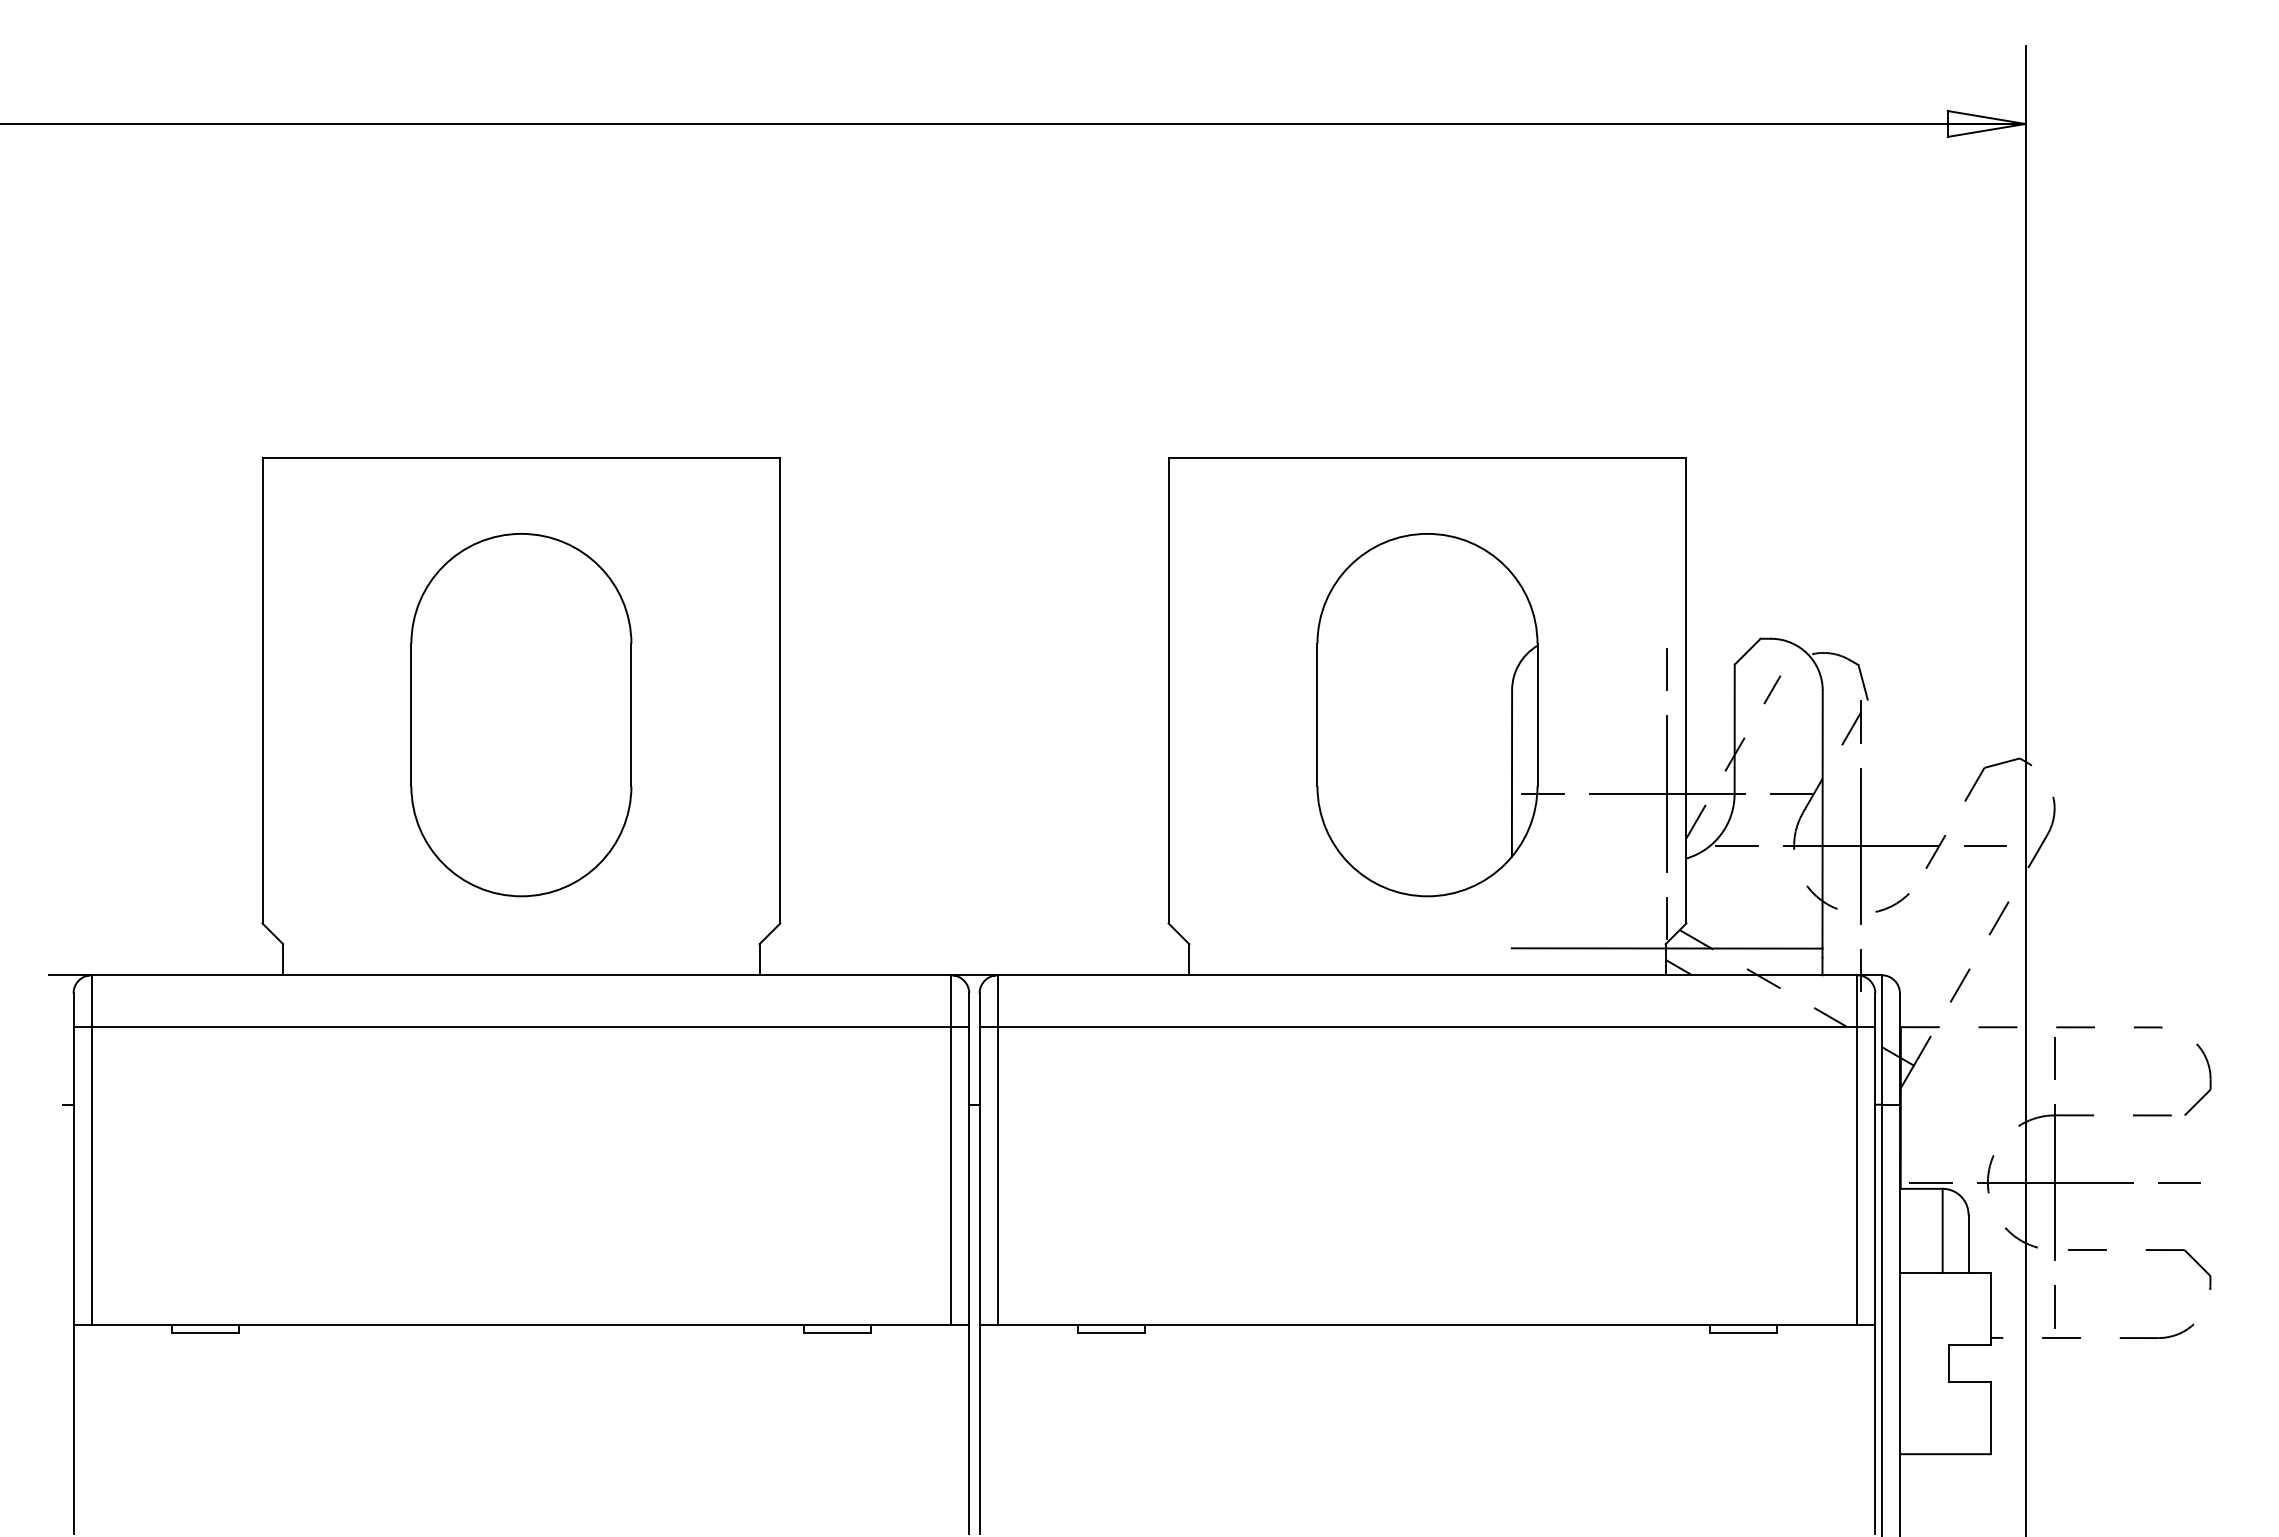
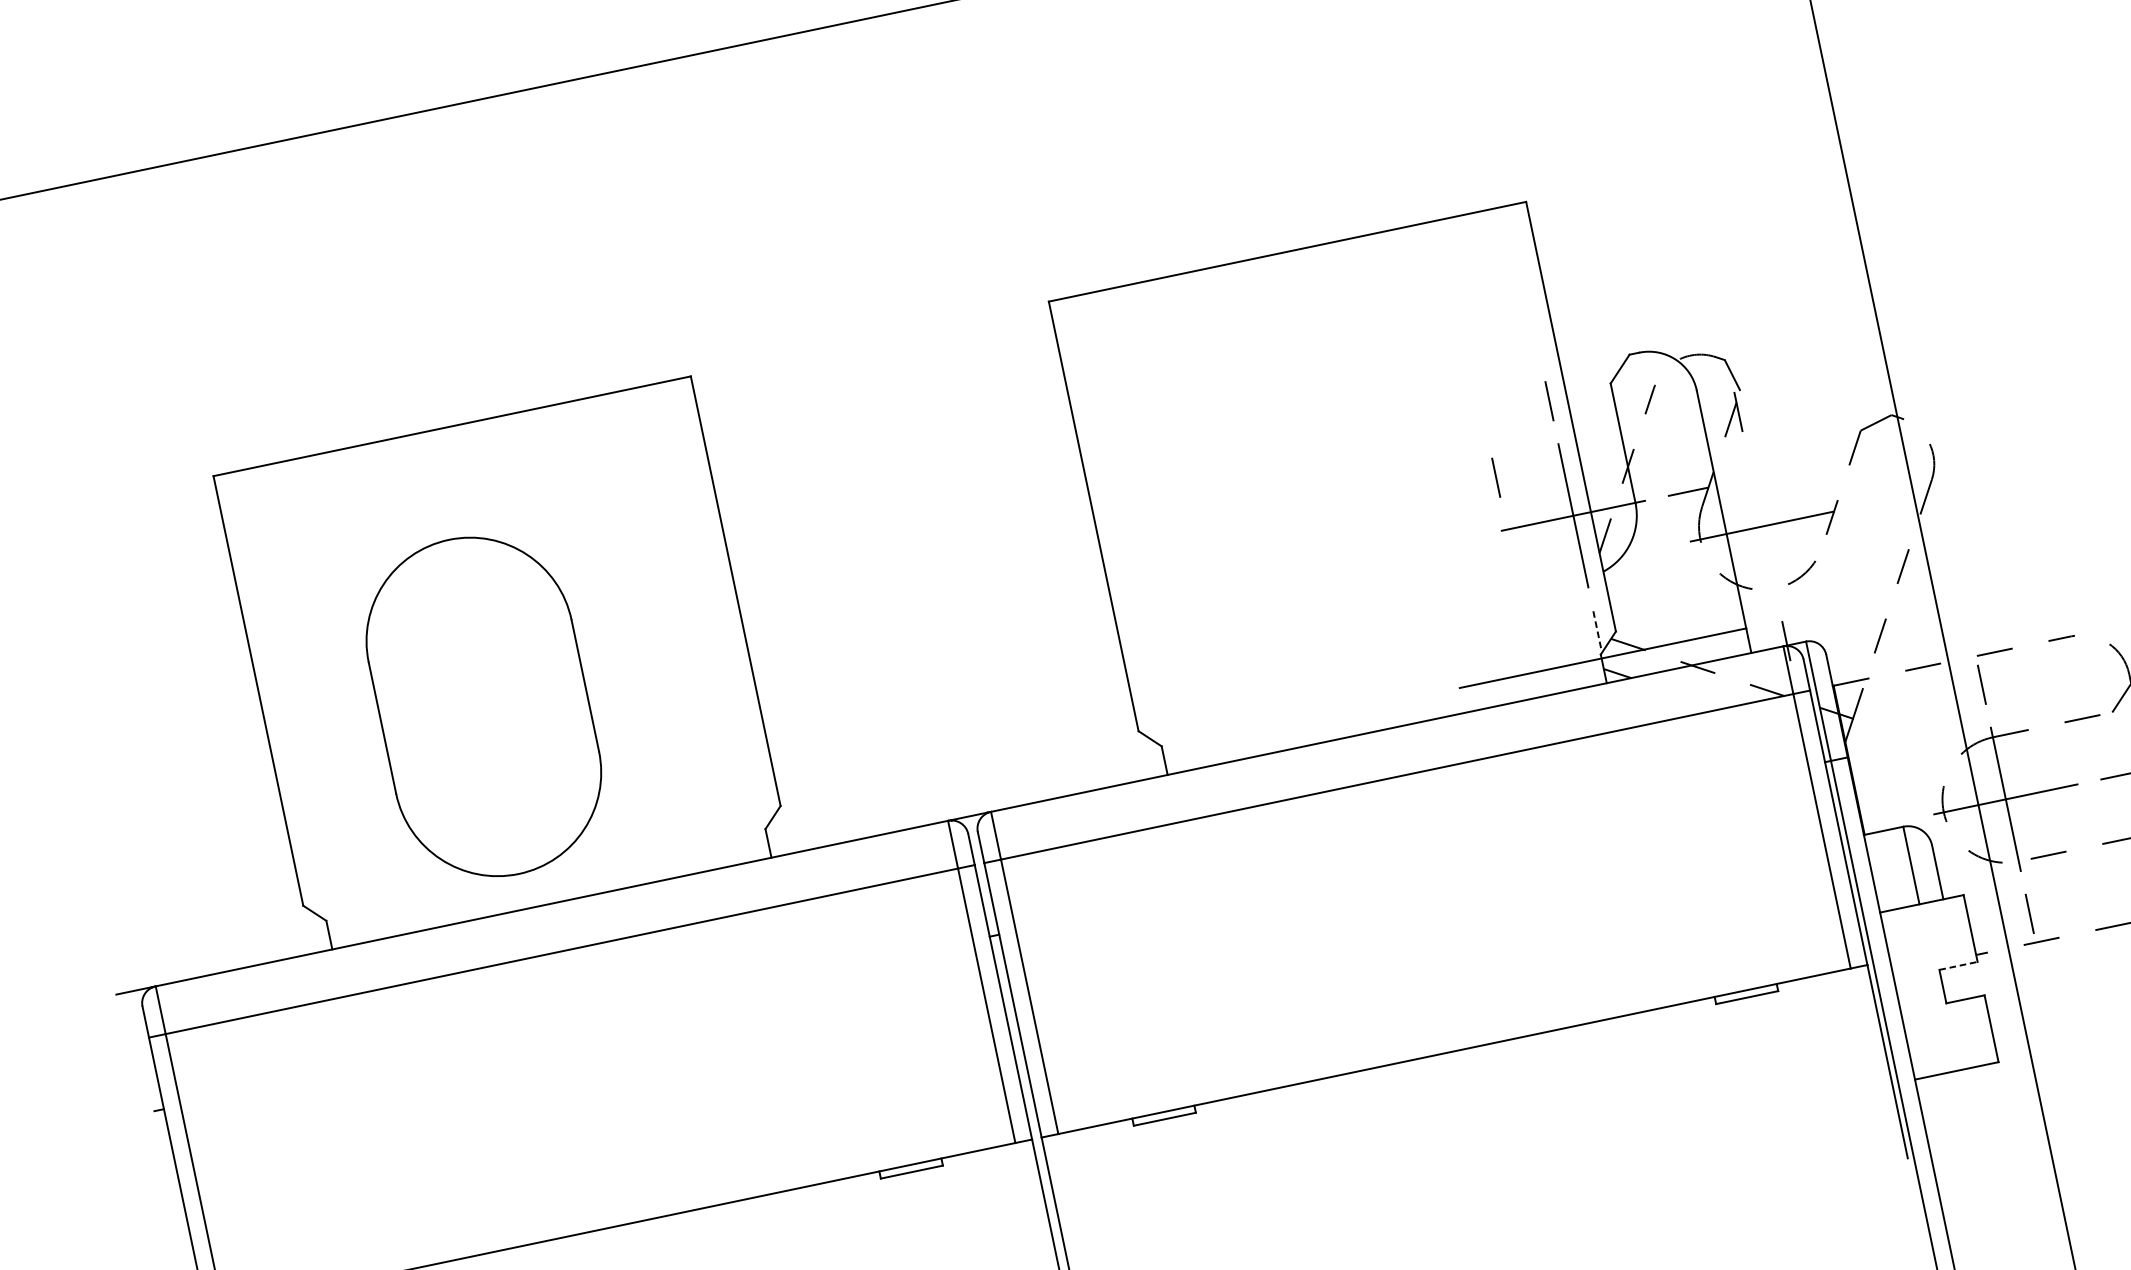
part: (521, 715) -> (484, 707), moved
part: (1440, 715) -> (1349, 487), removed
line: (1594, 737) -> (1495, 477), added
line: (1861, 845) -> (1762, 525), removed
line: (1736, 846) -> (1647, 550), removed
line: (1985, 846) -> (1876, 502), removed
line: (1667, 918) -> (1597, 630), solid -> dashed
line: (1930, 1182) -> (1890, 823), removed
line: (1969, 1345) -> (1958, 966), solid -> dashed

